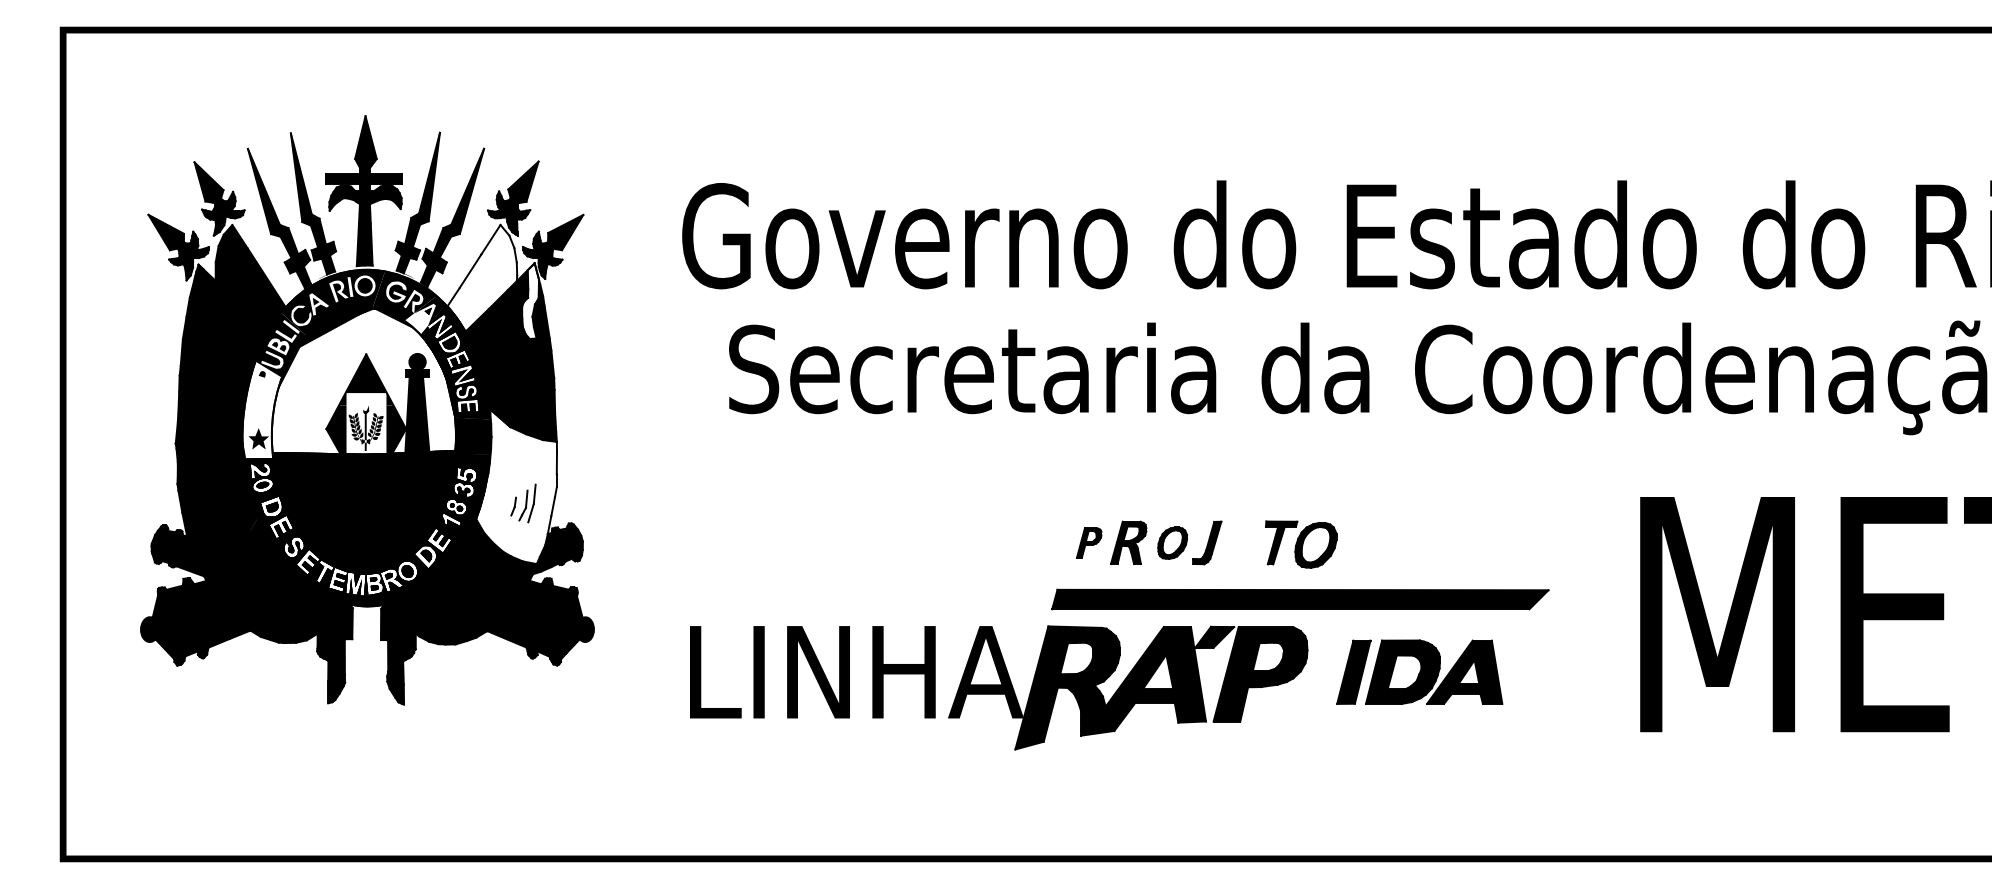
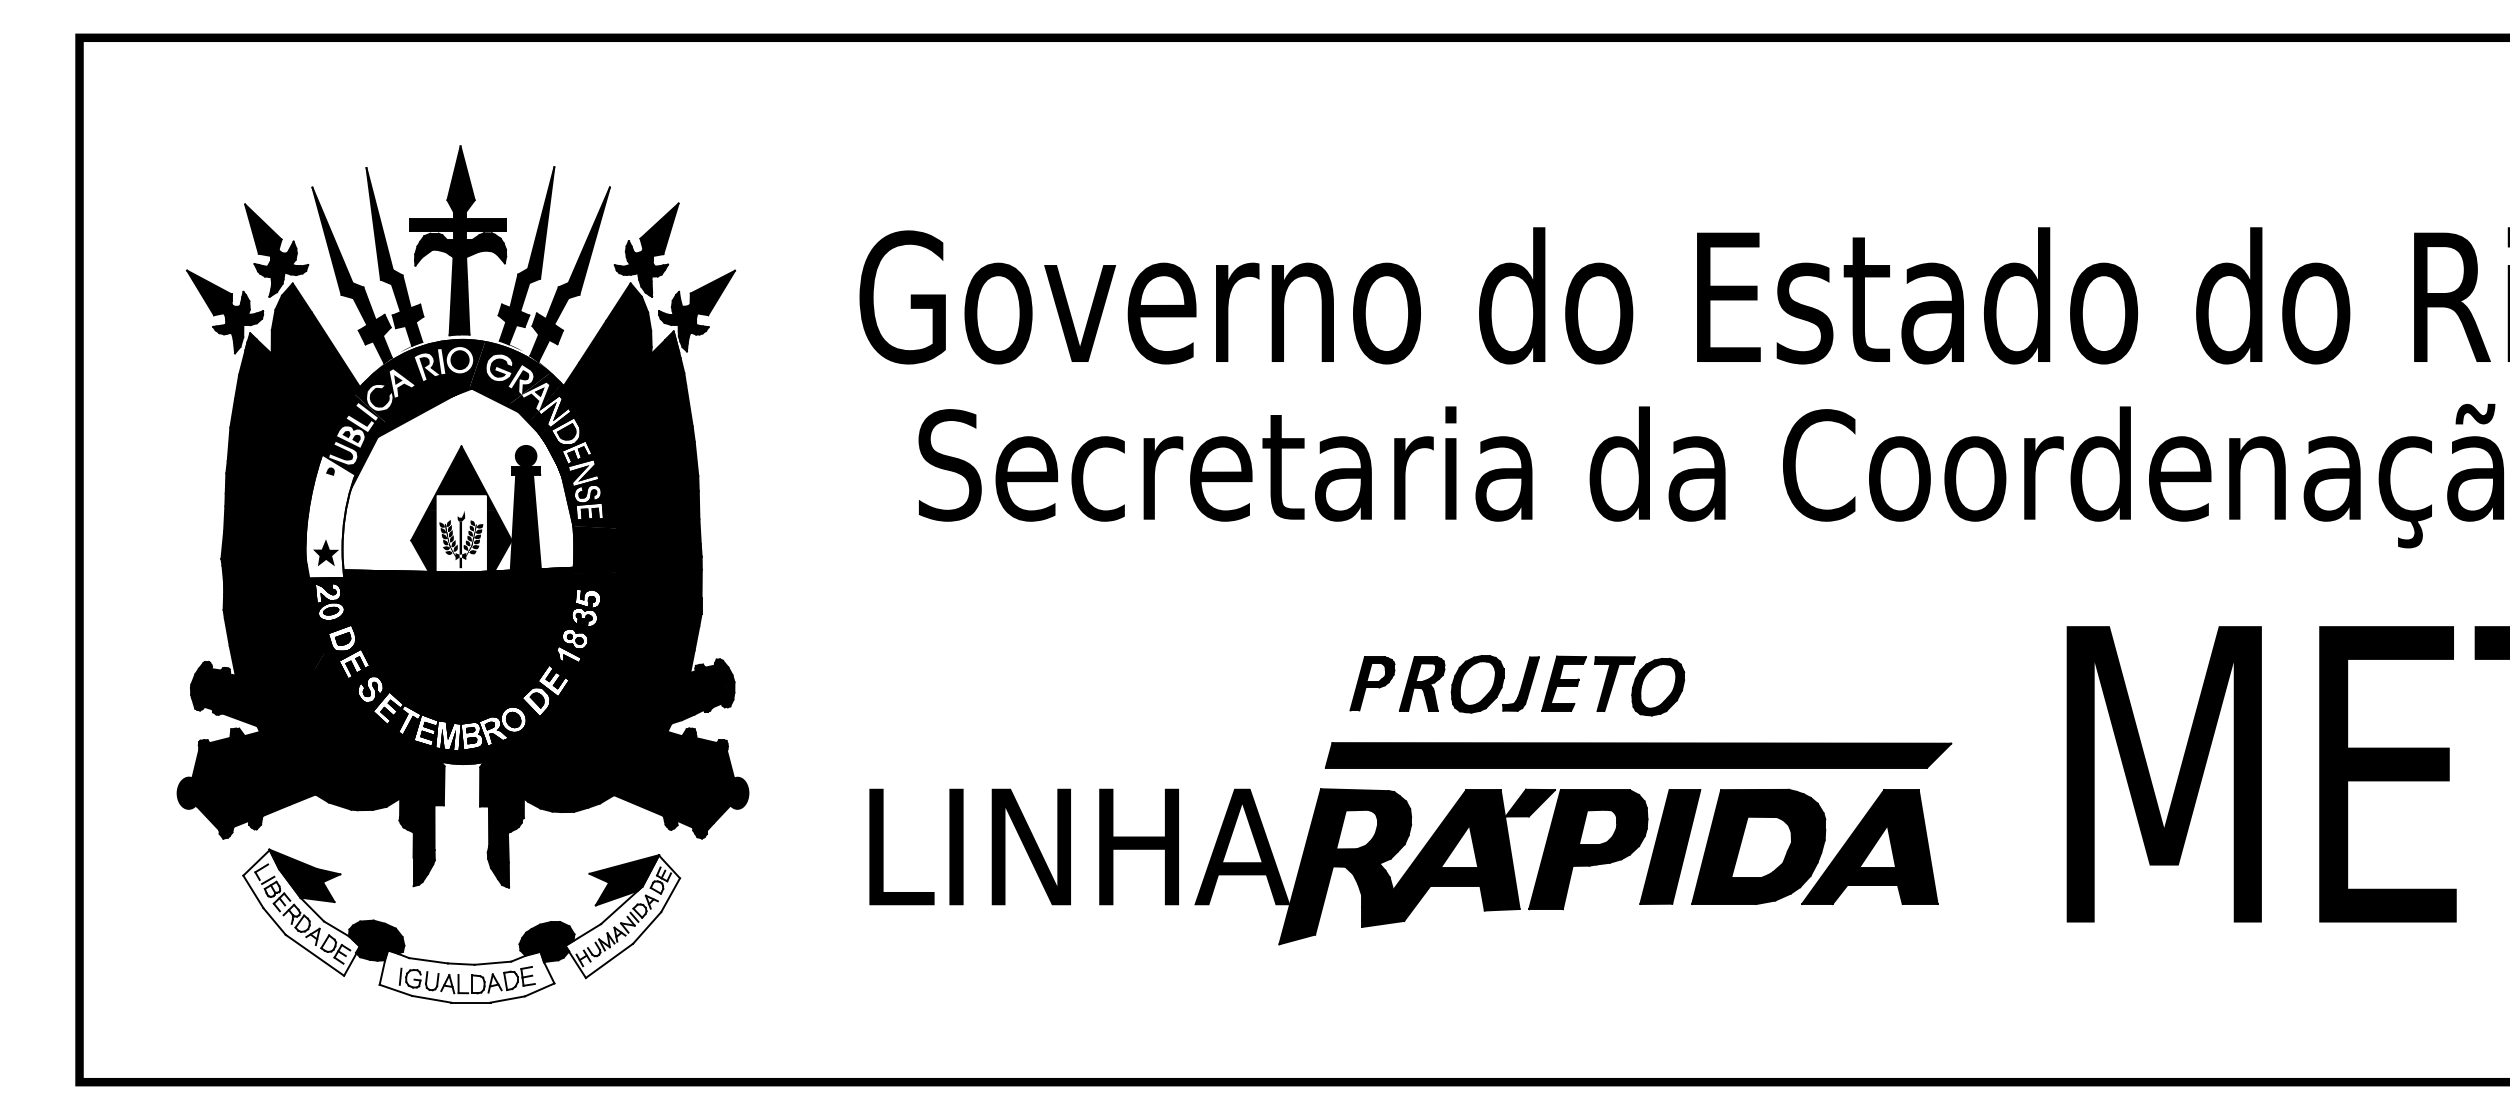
fill: (482, 288) -> (607, 363), added
fill: (530, 301) -> (668, 379), added
fill: (417, 330) -> (526, 416), added
fill: (516, 486) -> (650, 612), added
part: (1089, 542) -> (1372, 683), size x1.43
part: (1240, 542) -> (1563, 683), added
part: (1172, 543) -> (1477, 684), size x1.43
part: (1419, 671) -> (1788, 846), size x1.43
part: (361, 763) -> (455, 962), added

